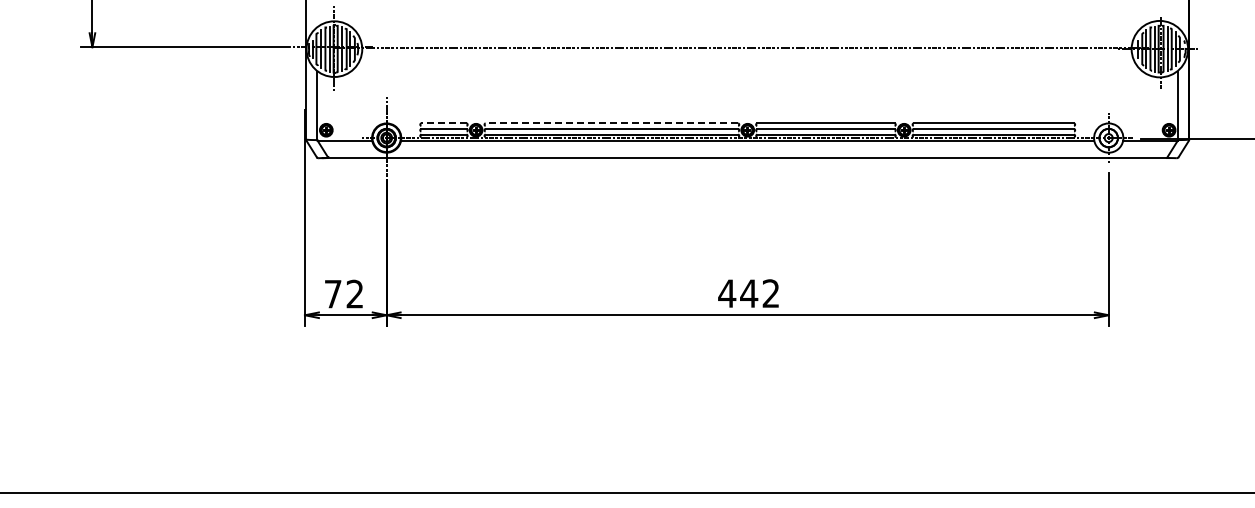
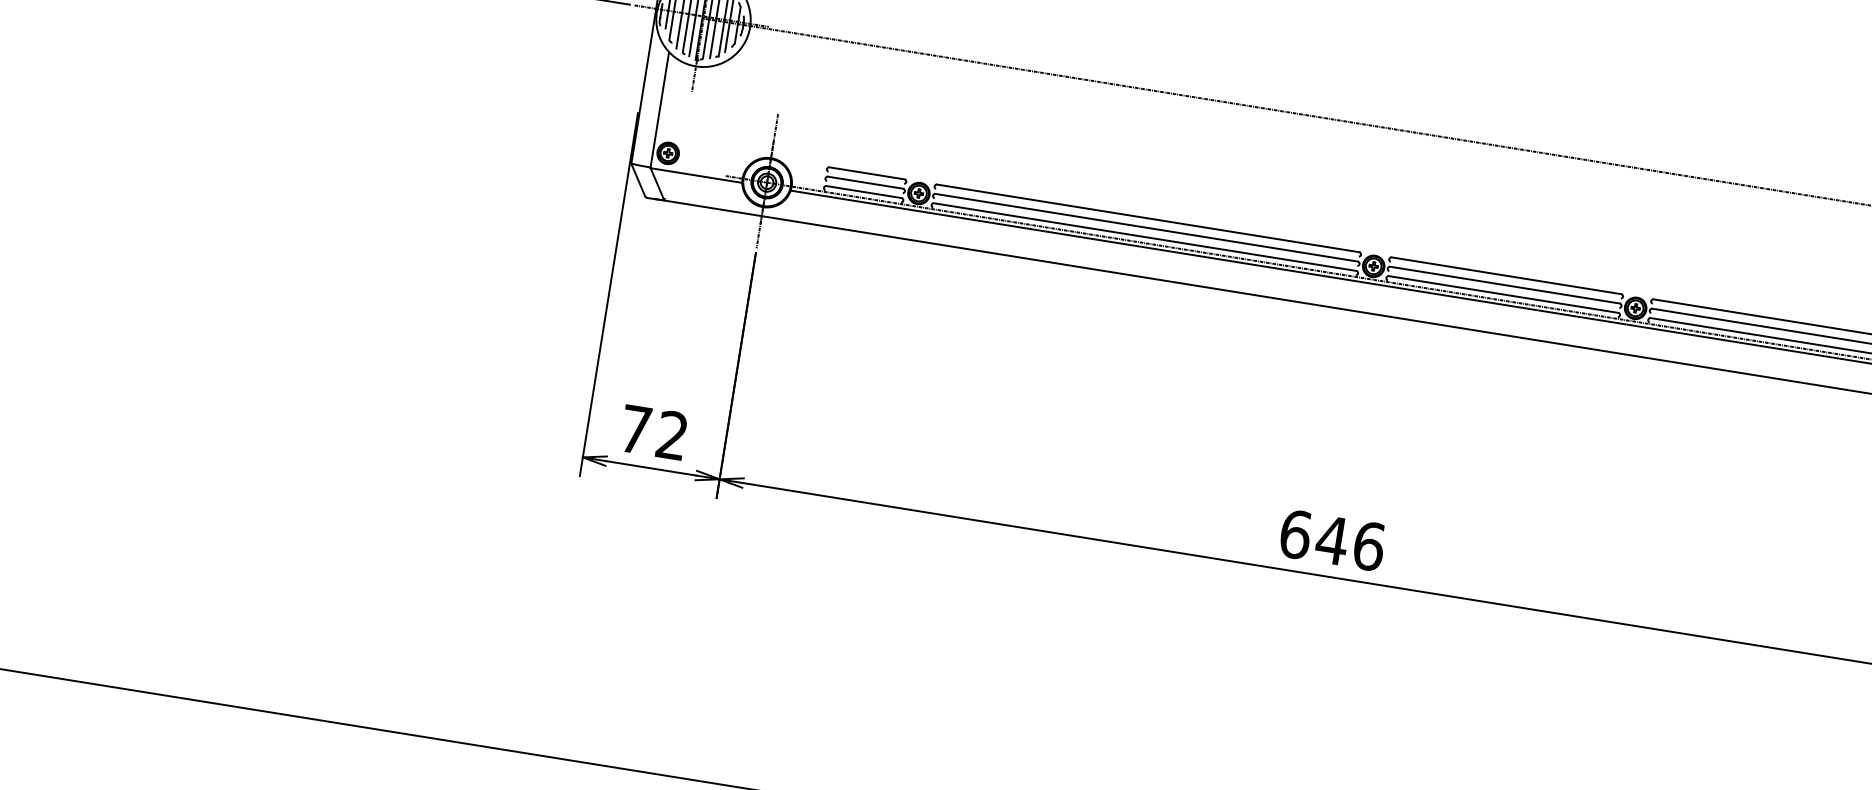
line: (443, 123) -> (866, 173), dashed -> solid
line: (611, 123) -> (1147, 218), dashed -> solid
text: (748, 293) -> (1331, 539), 442 -> 646

